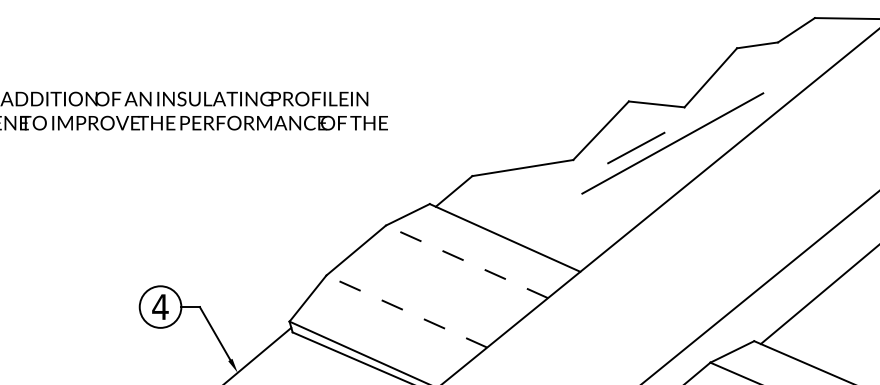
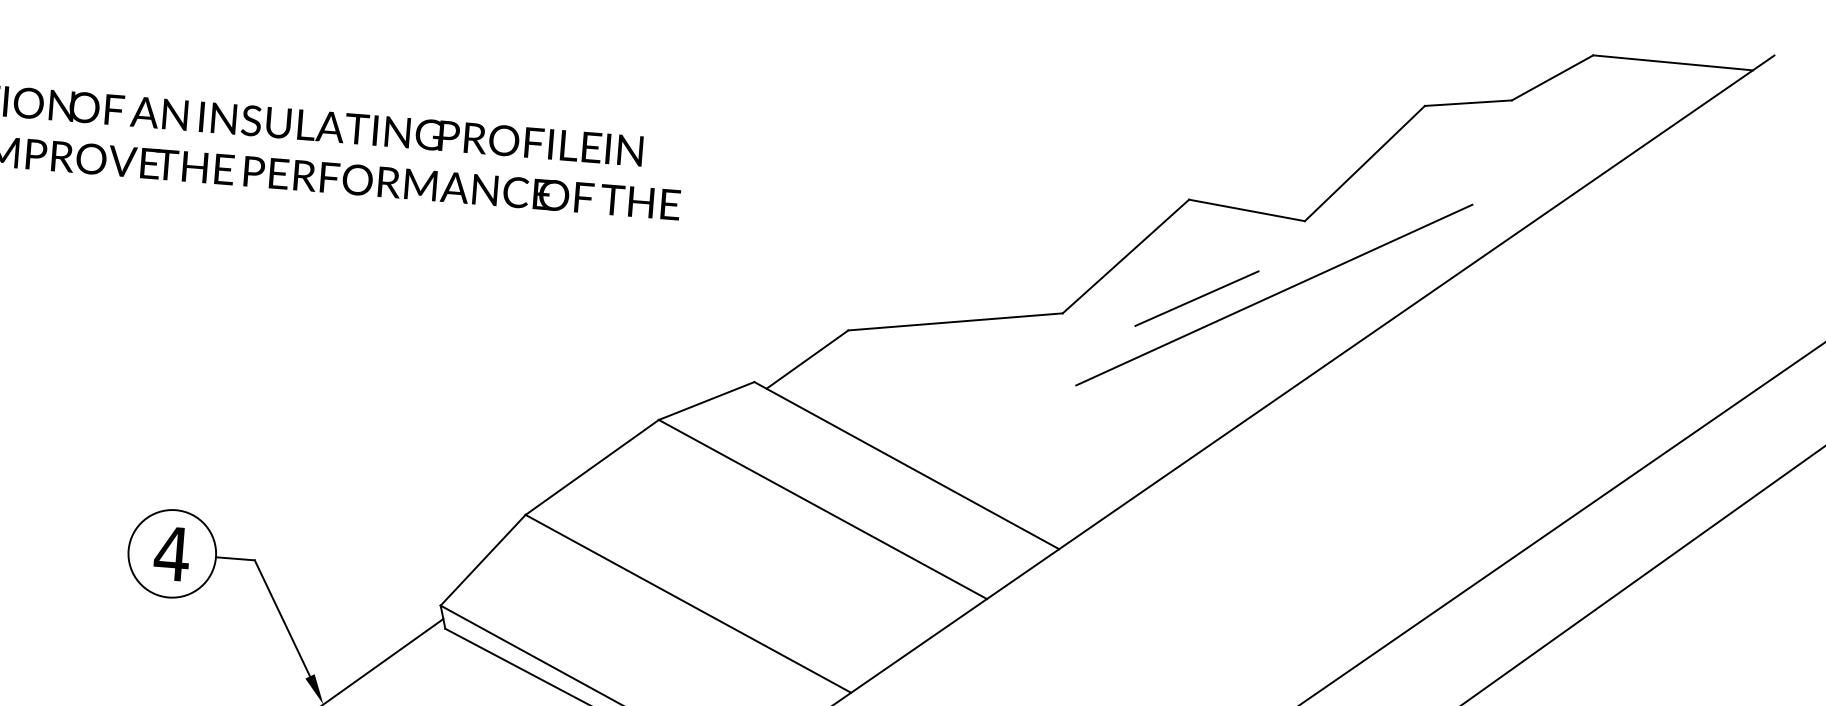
line: (467, 261) -> (823, 508), dashed -> solid
line: (406, 311) -> (687, 603), dashed -> solid

